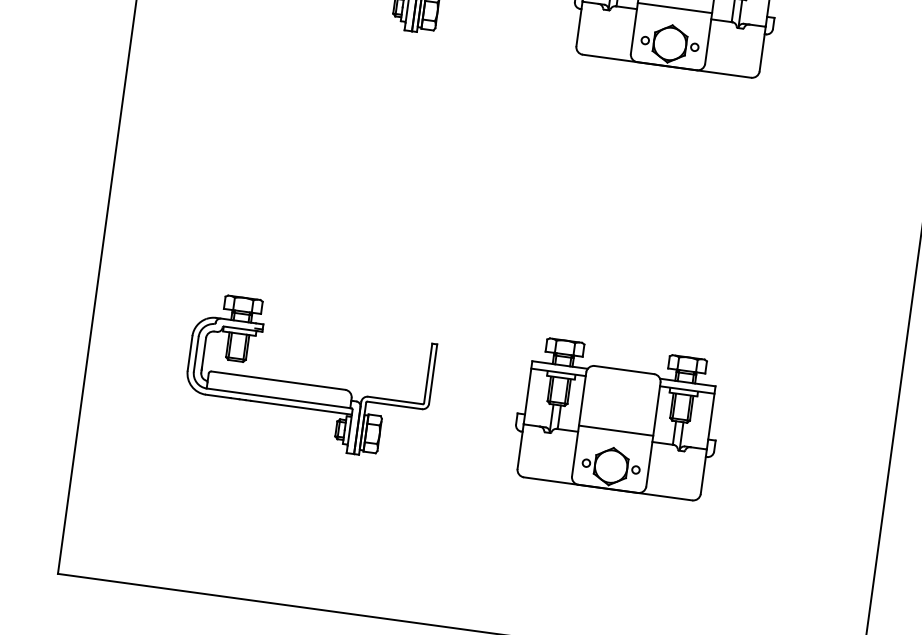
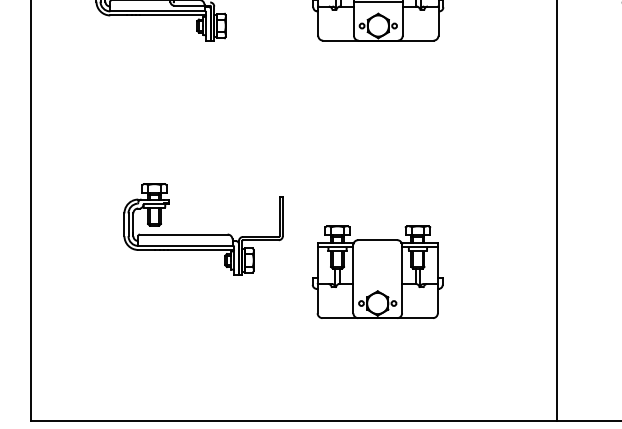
part: (309, 377) -> (203, 229), moved
line: (615, 429) -> (377, 279), removed

